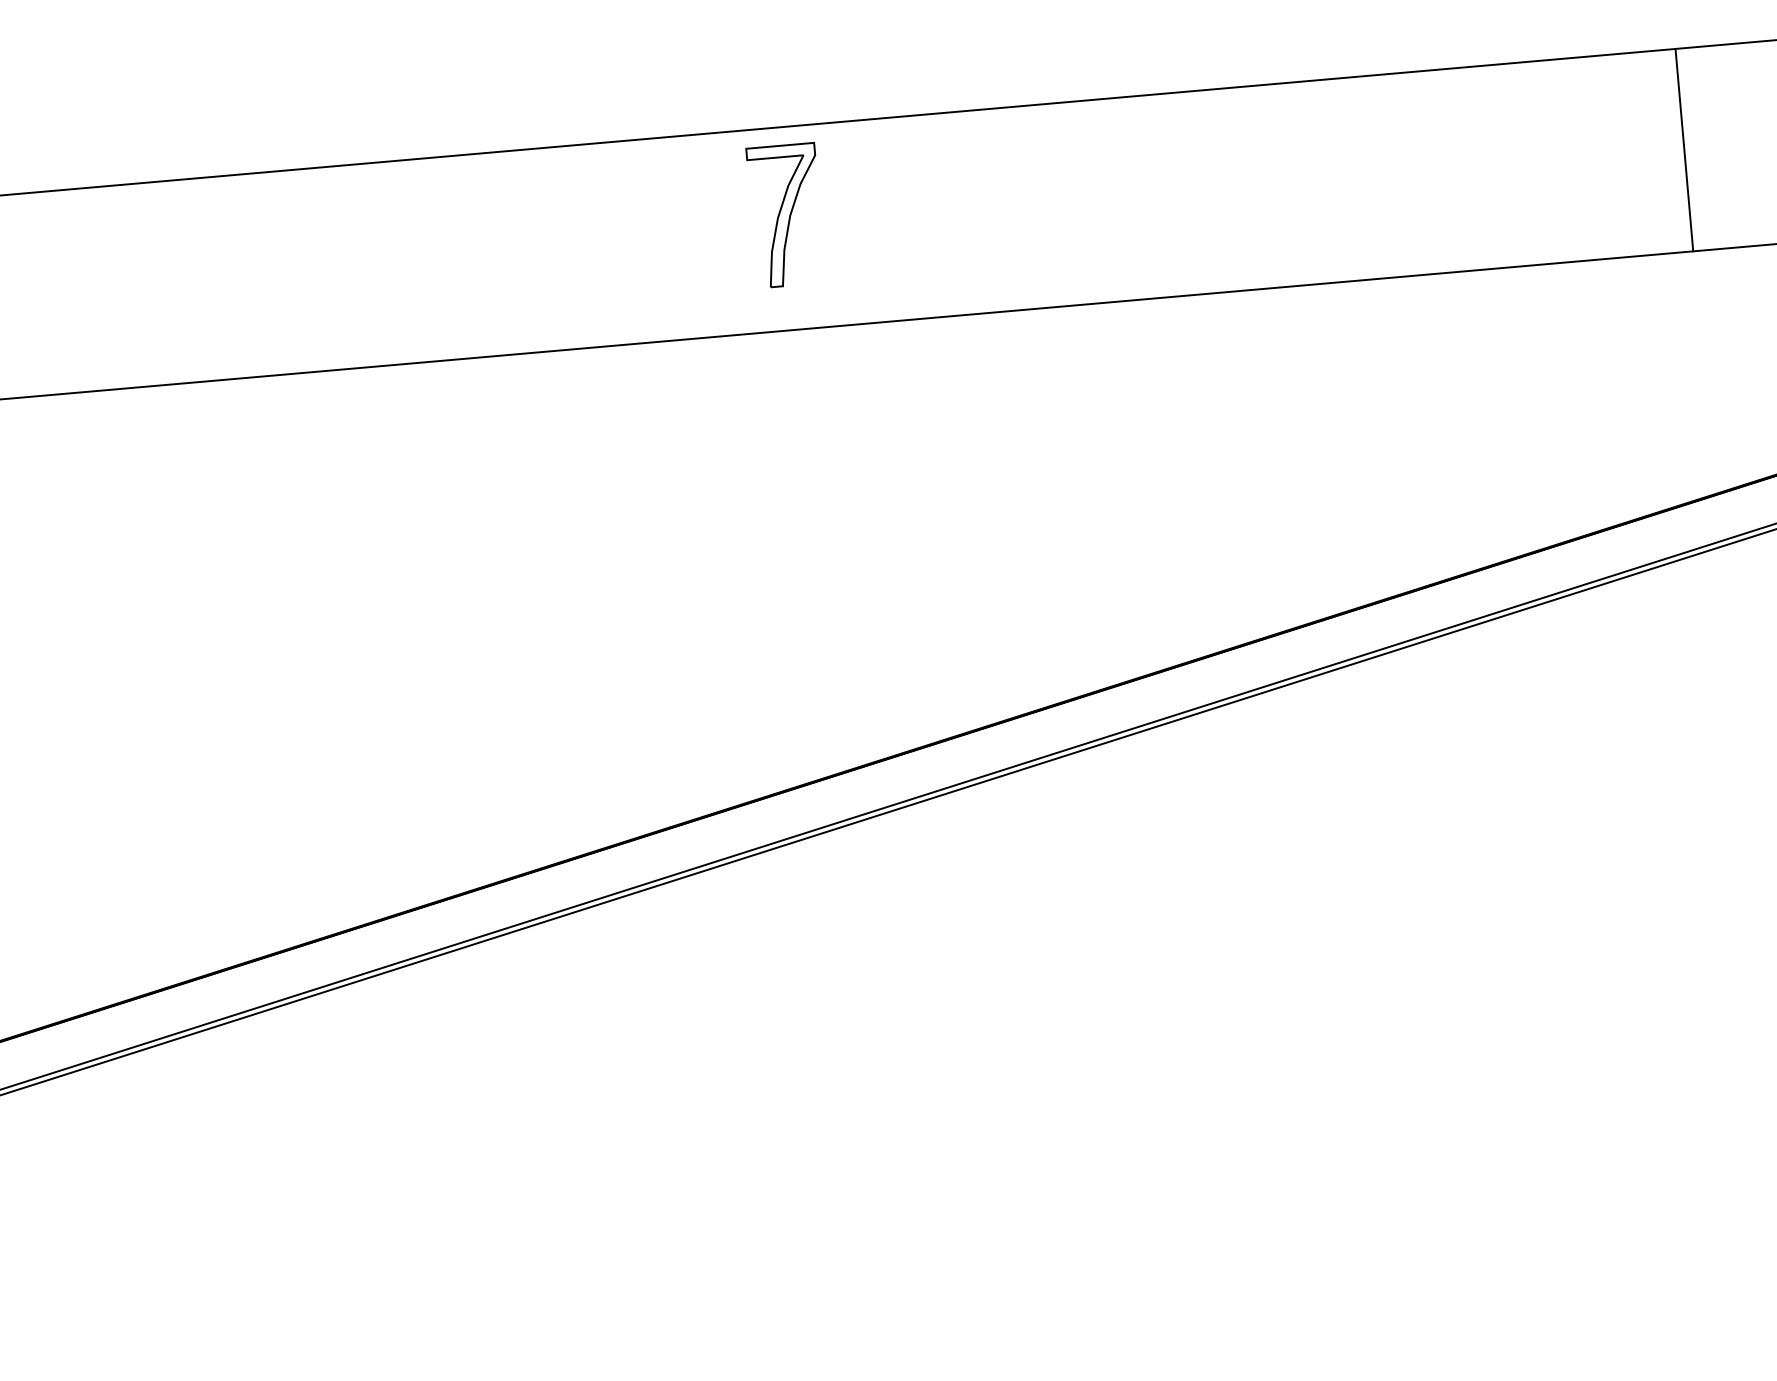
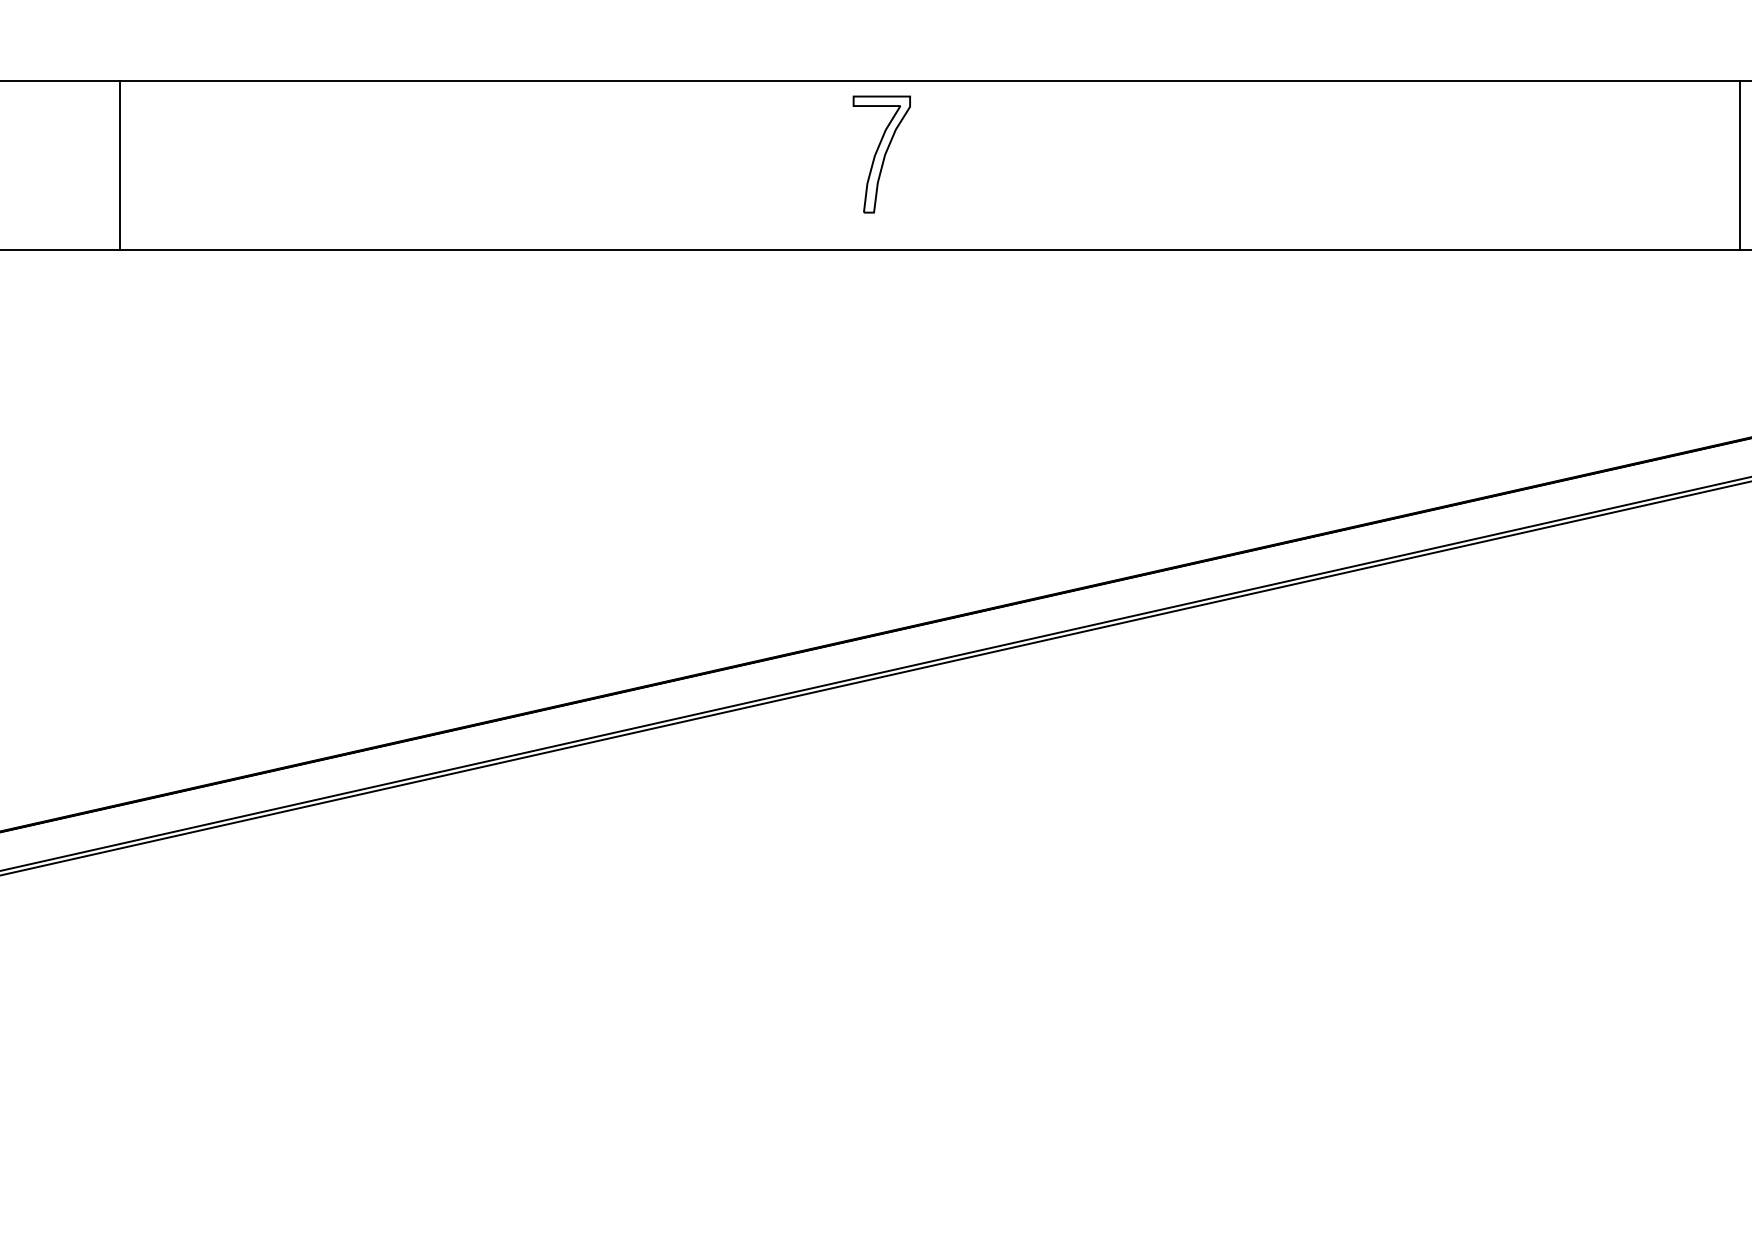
line: (1684, 150) -> (1739, 165), moved
part: (785, 215) -> (881, 154), moved

